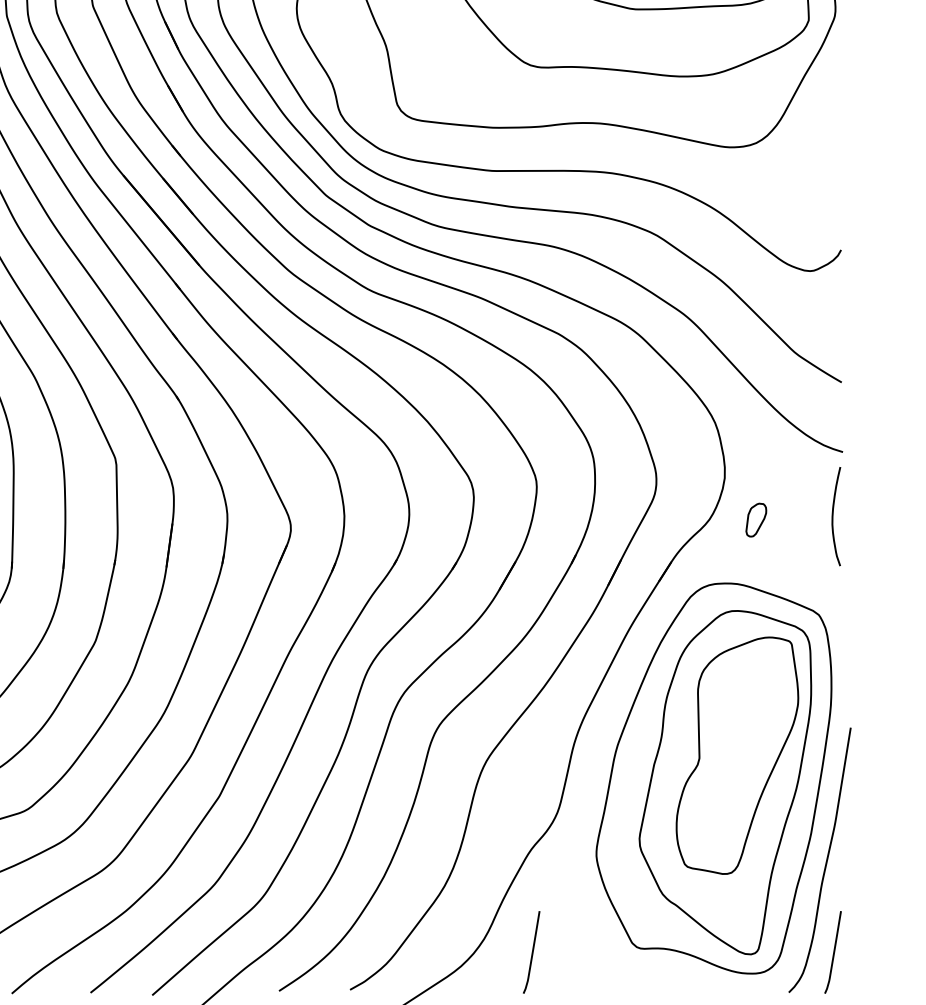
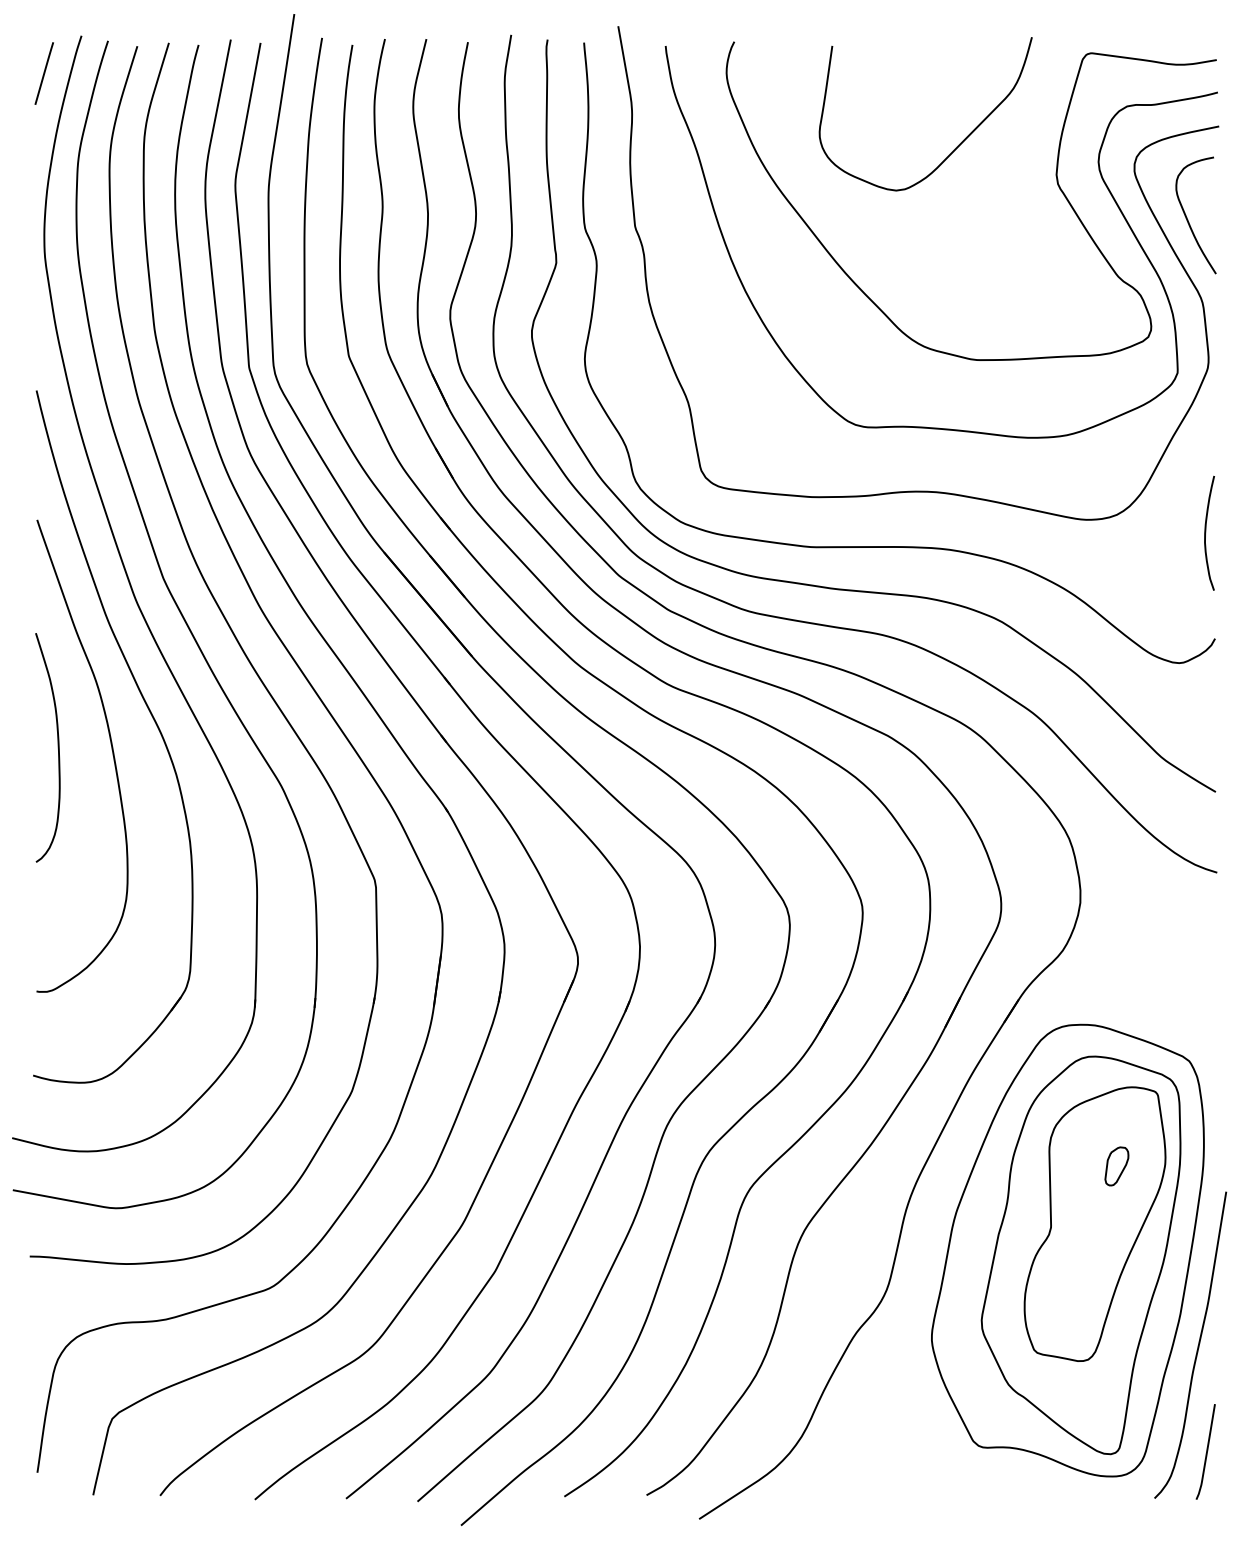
curve: (833, 515) -> (1206, 532), moved
part: (755, 520) -> (1116, 1166), moved
curve: (532, 952) -> (857, 1451), removed

